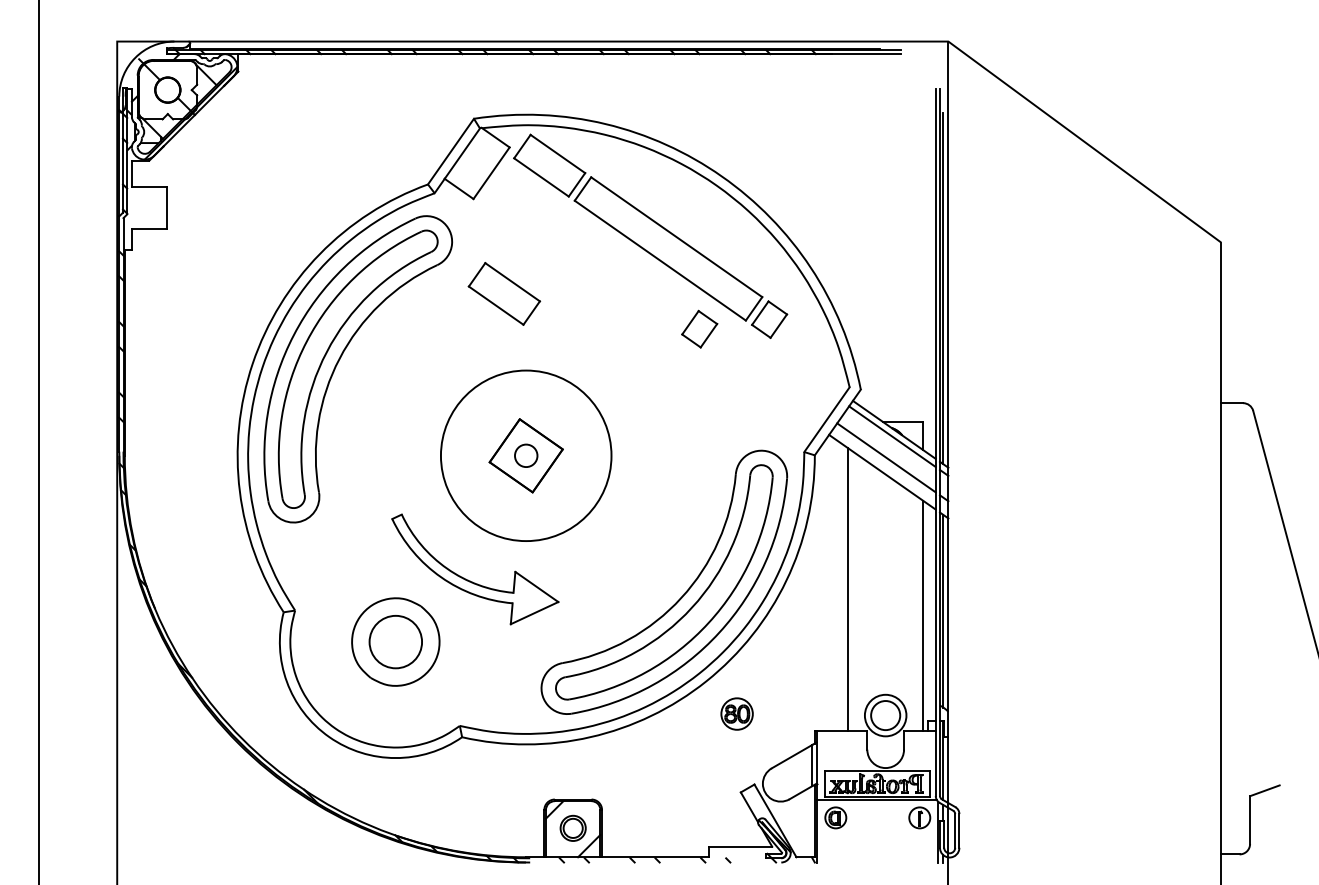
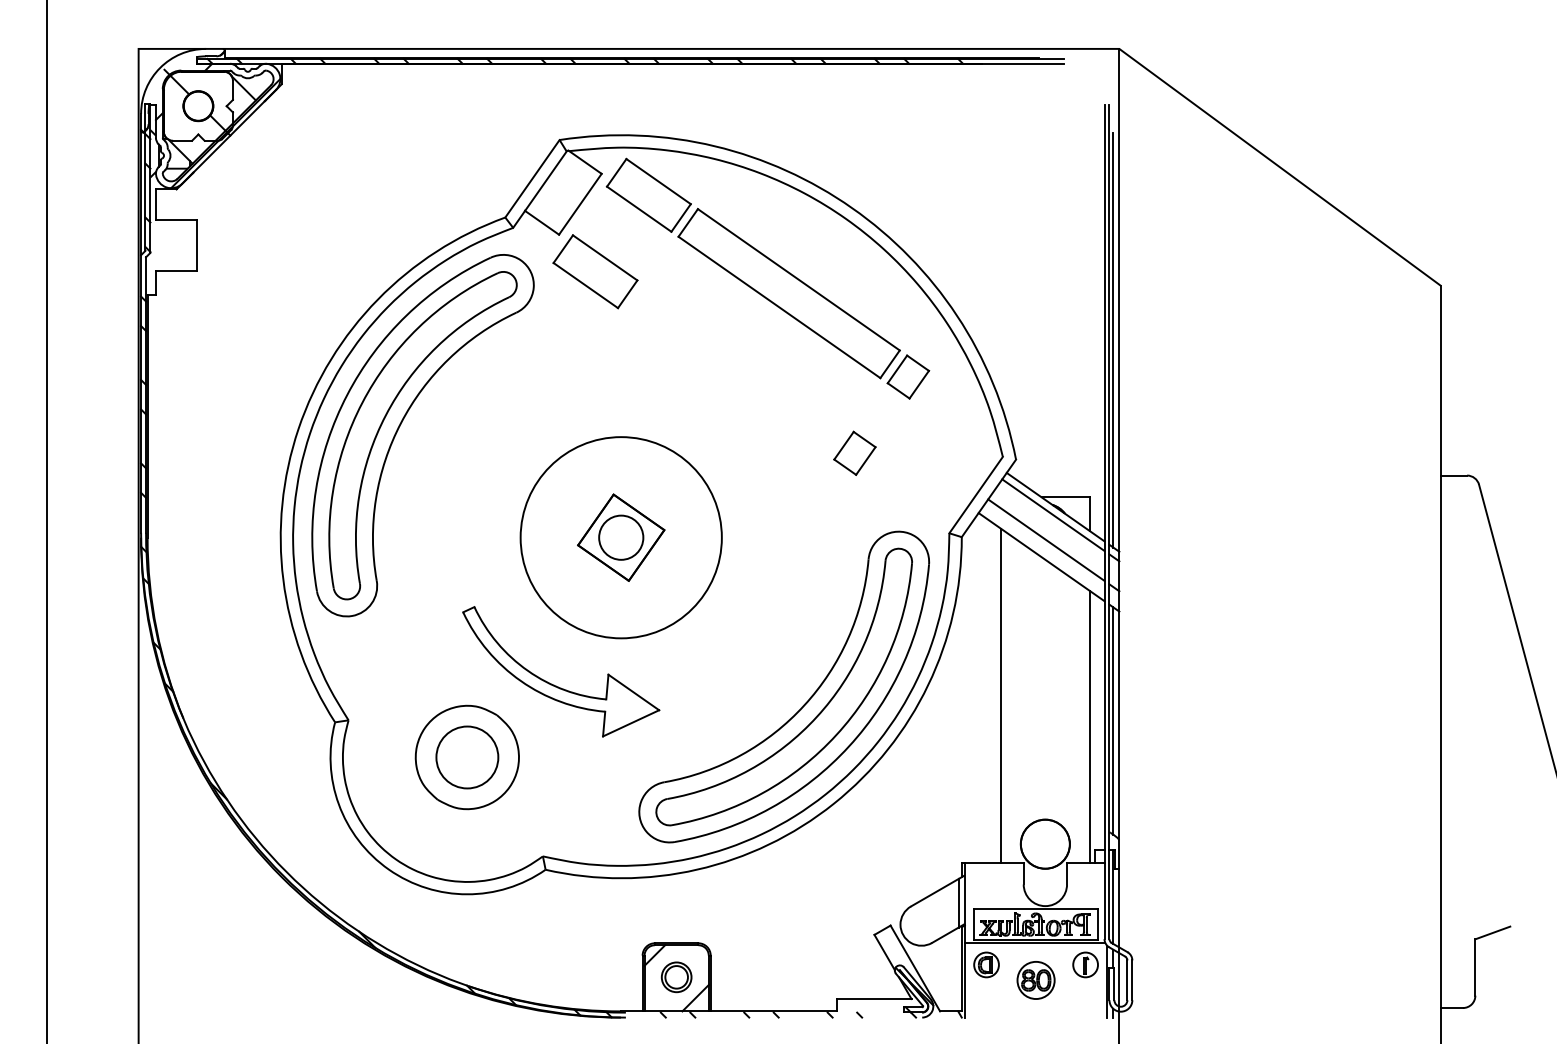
part: (504, 293) -> (595, 271), moved
part: (699, 328) -> (854, 452), moved
circle: (526, 455) -> (621, 537), size x1.67
part: (736, 714) -> (1035, 980), moved
circle: (884, 714) -> (1044, 843), size x1.43

